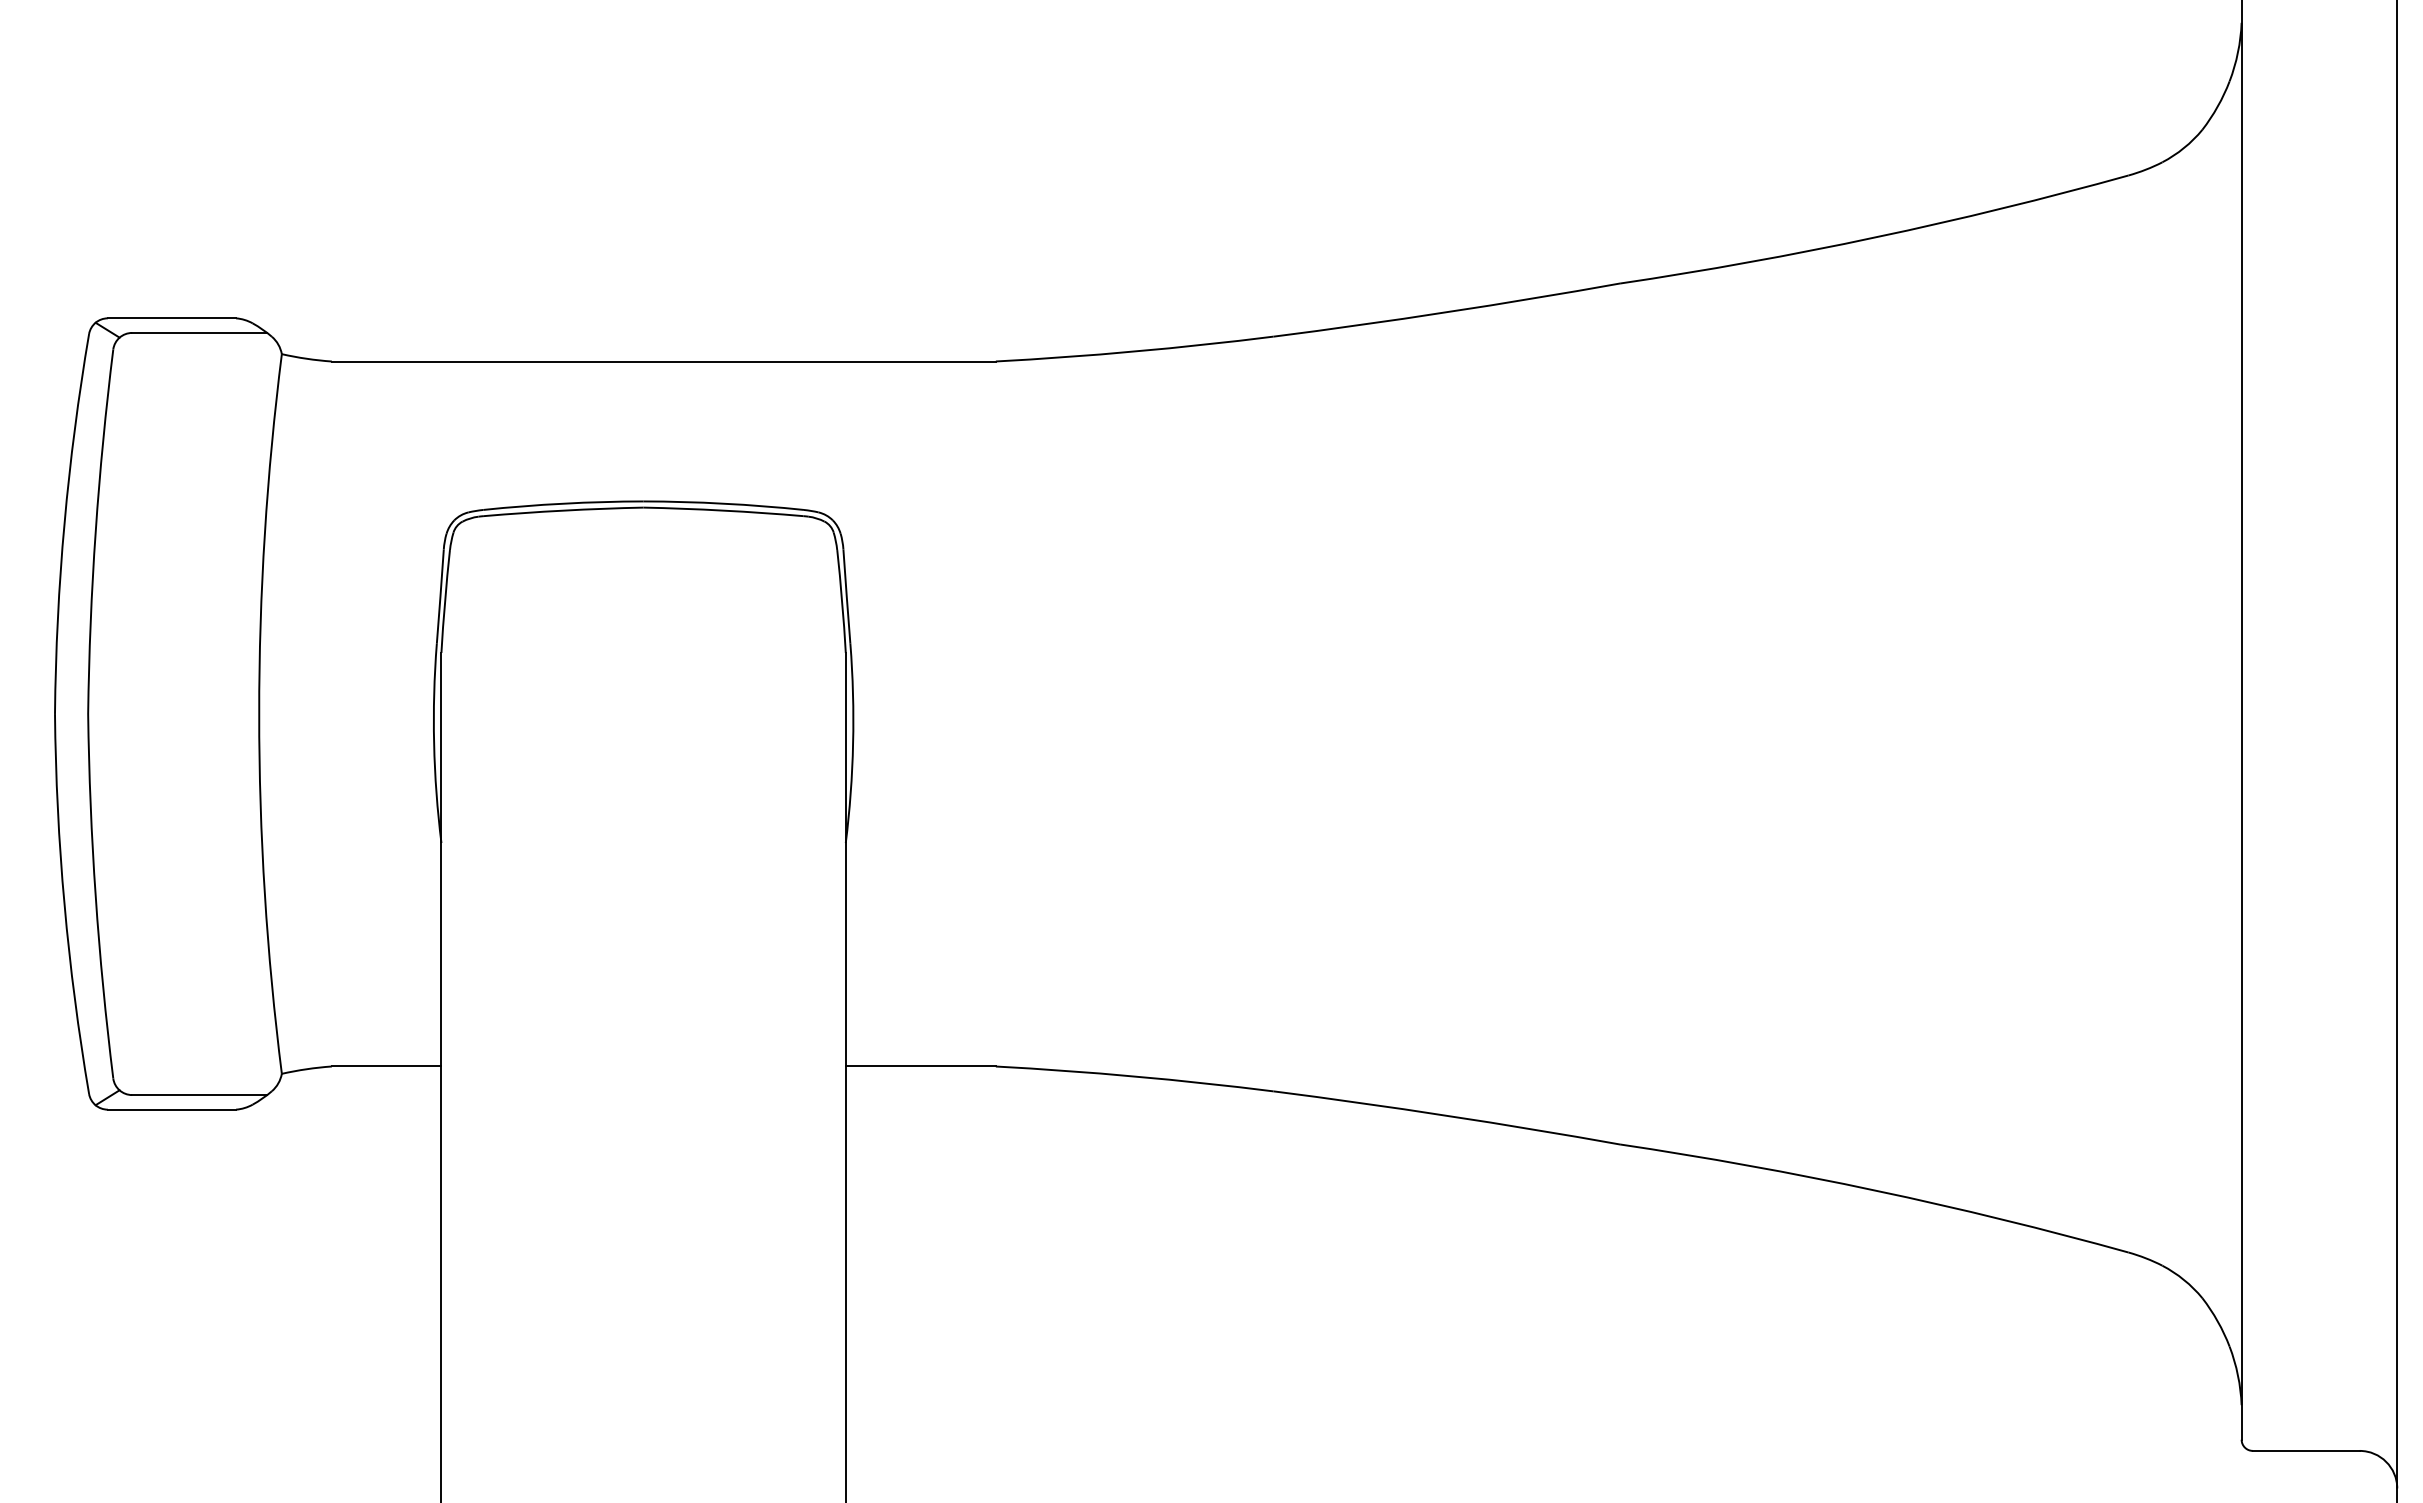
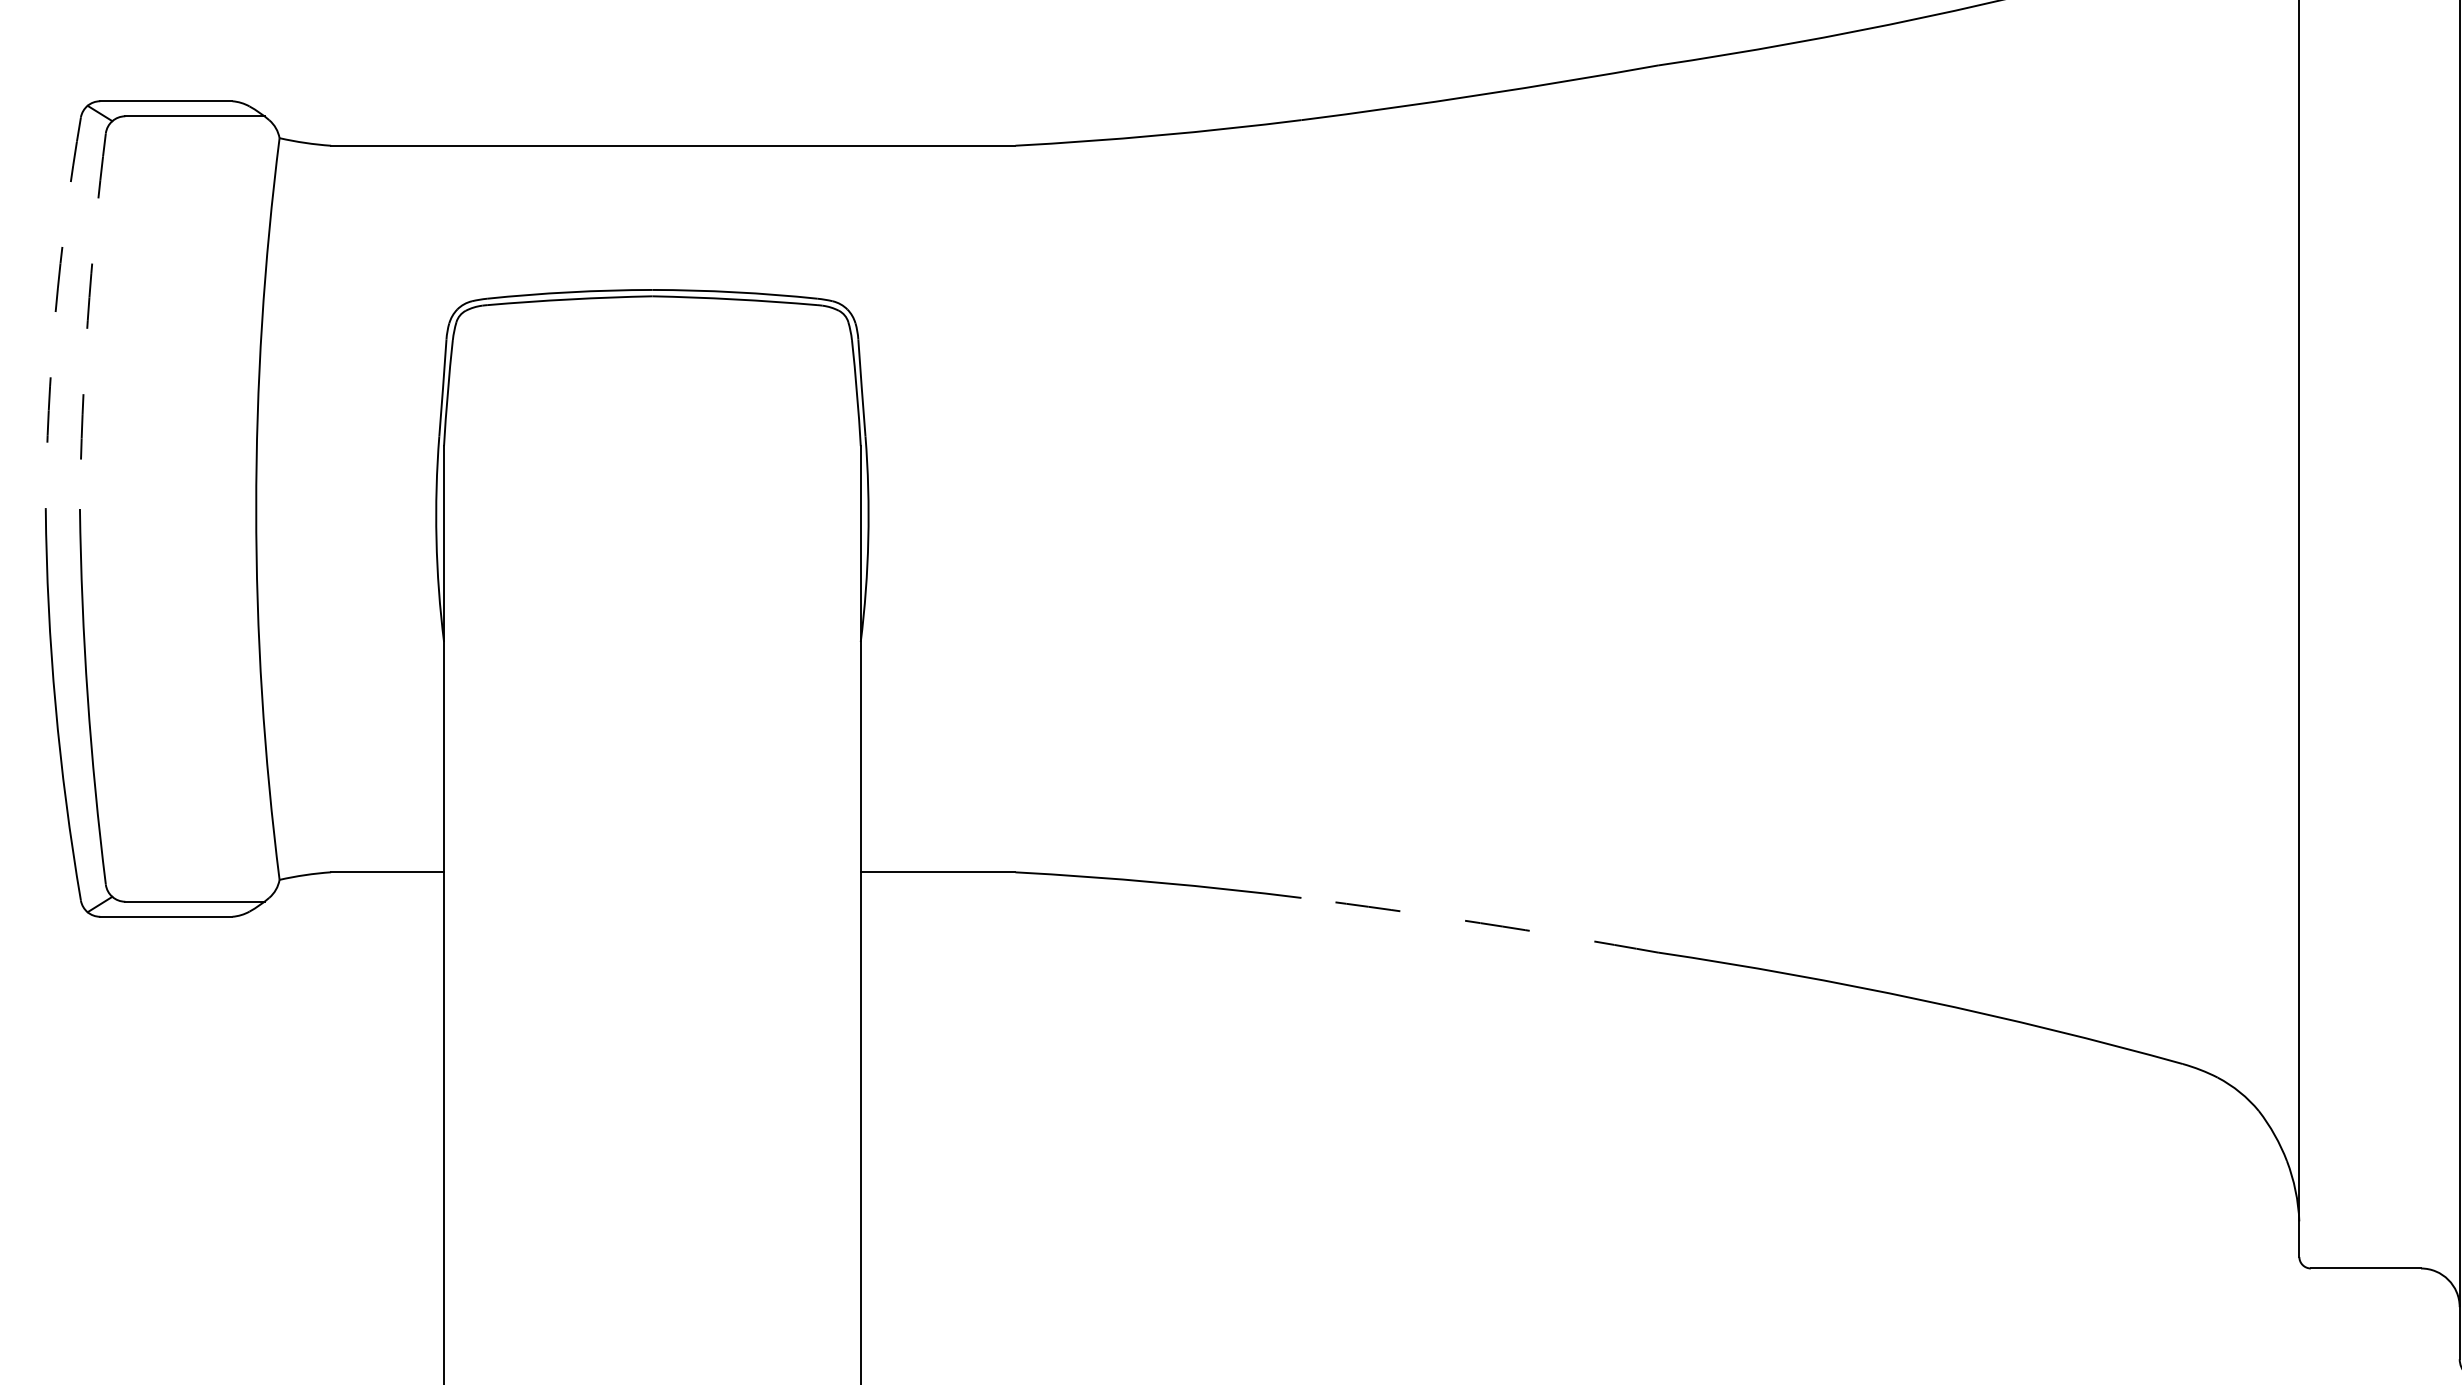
arc: (64, 523) -> (55, 312), solid -> dashed
arc: (95, 531) -> (87, 320), solid -> dashed
arc: (1447, 1115) -> (1480, 922), solid -> dashed

